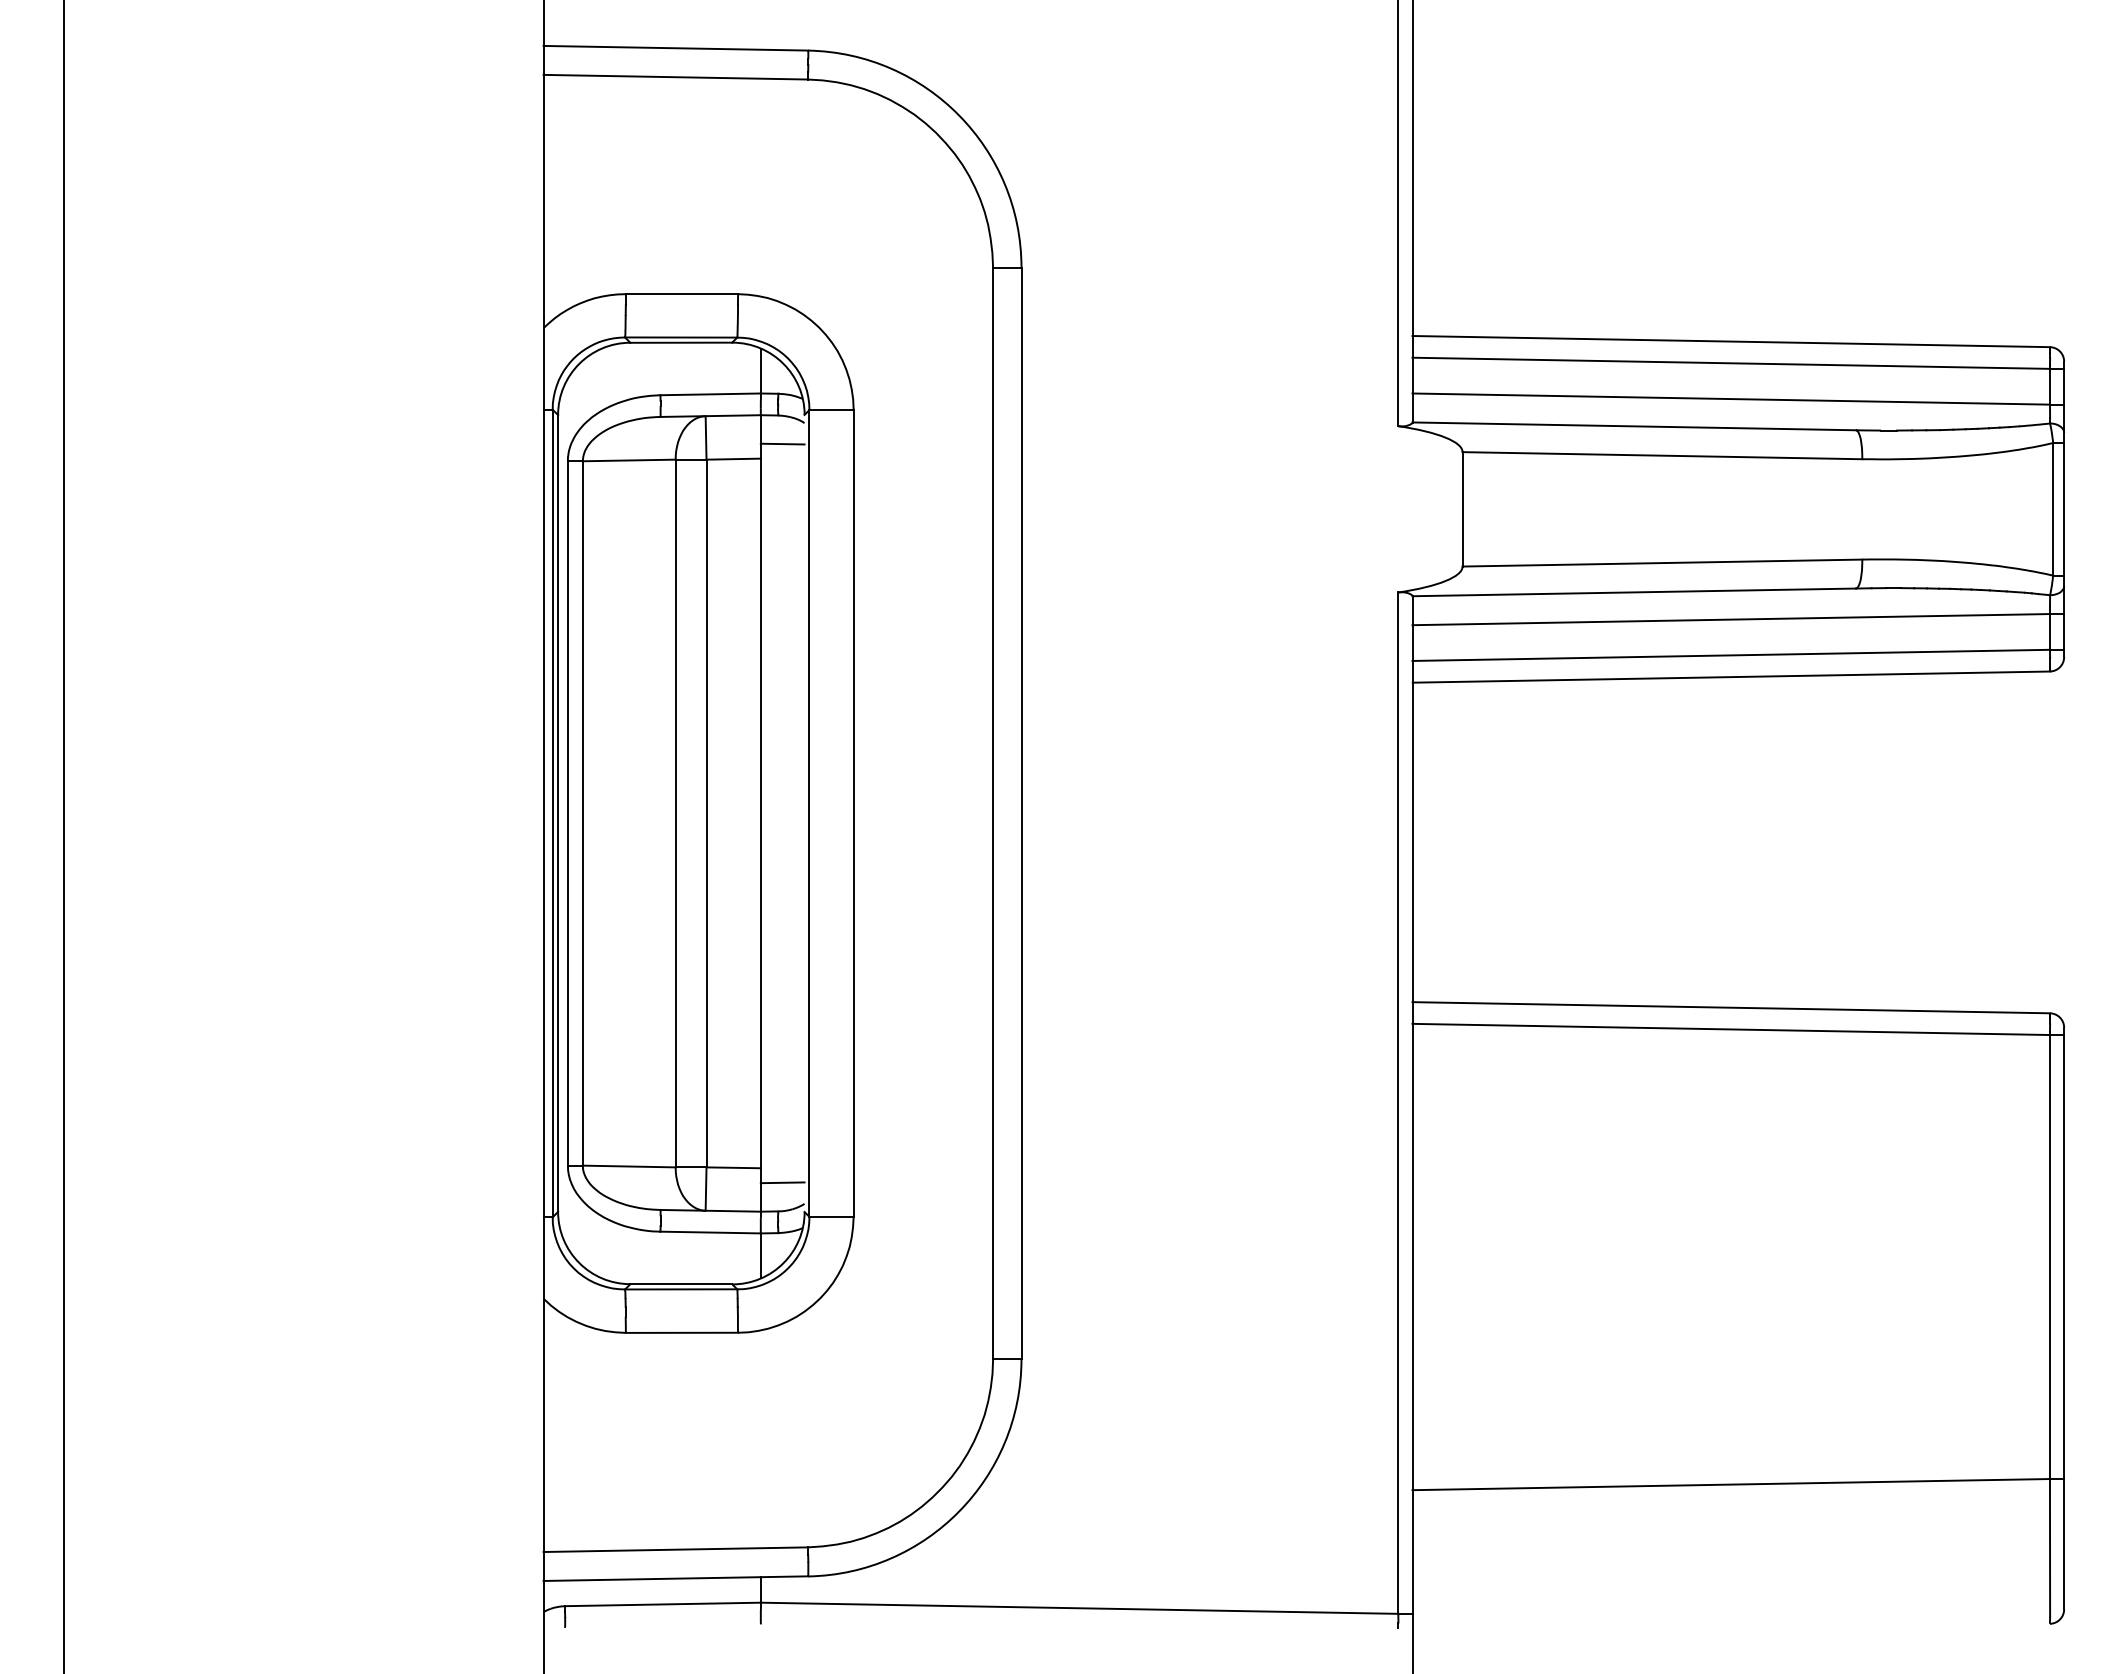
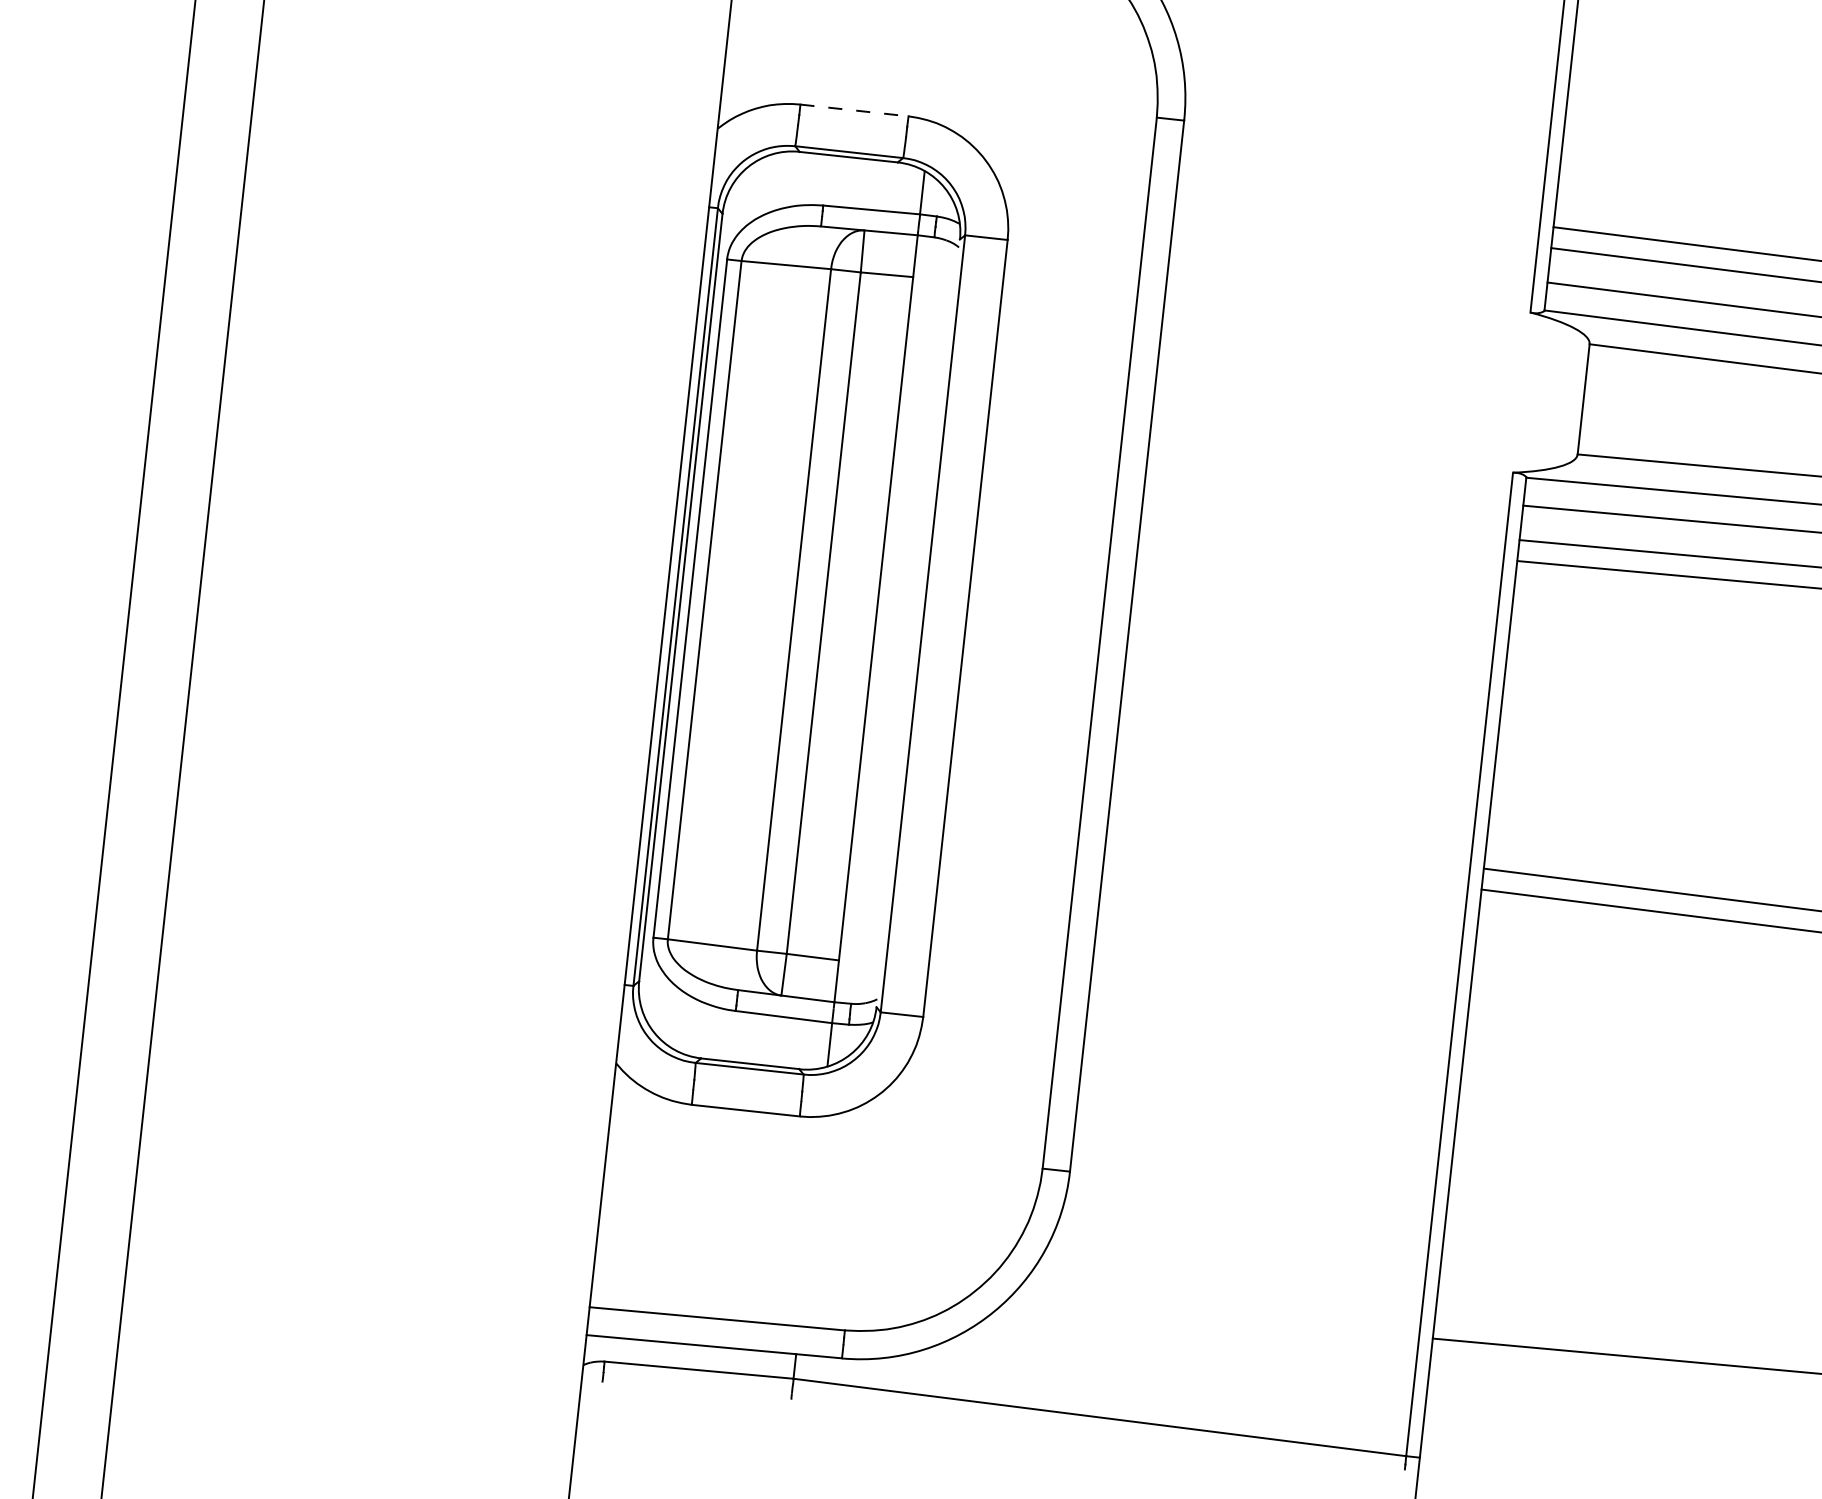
line: (682, 294) -> (854, 110), solid -> dashed
line: (782, 443) -> (935, 264), removed
line: (782, 1182) -> (858, 976), removed

